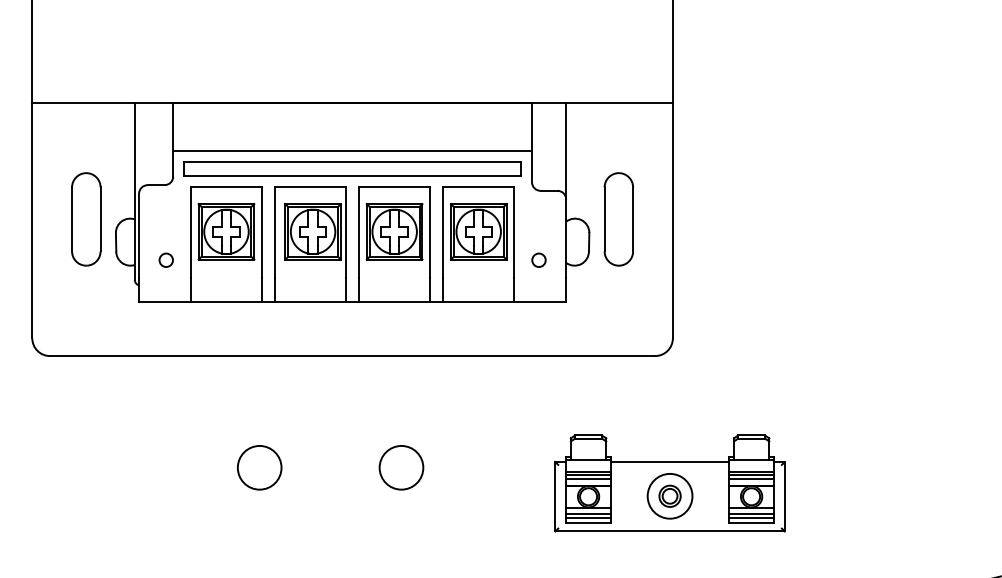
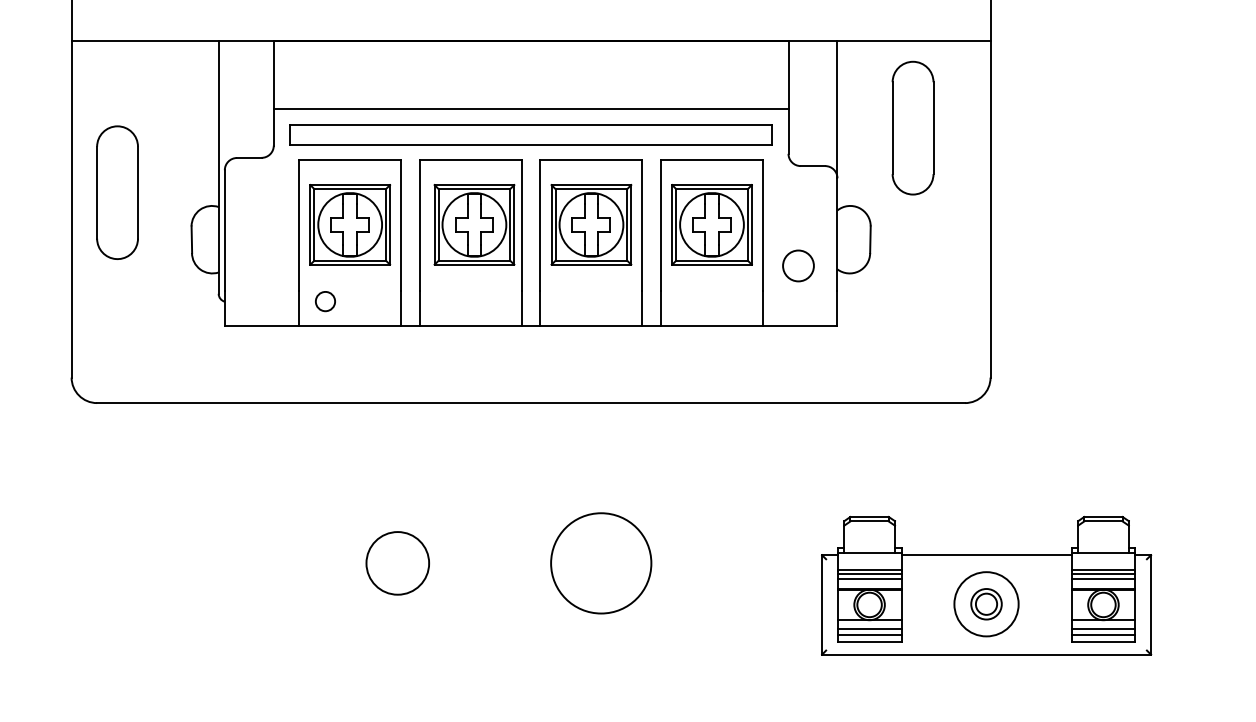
part: (86, 219) -> (117, 192), moved
part: (618, 219) -> (912, 128), moved
circle: (165, 259) -> (324, 300), moved
circle: (538, 259) -> (797, 264), size x1.6
circle: (401, 467) -> (601, 562), size x1.6

